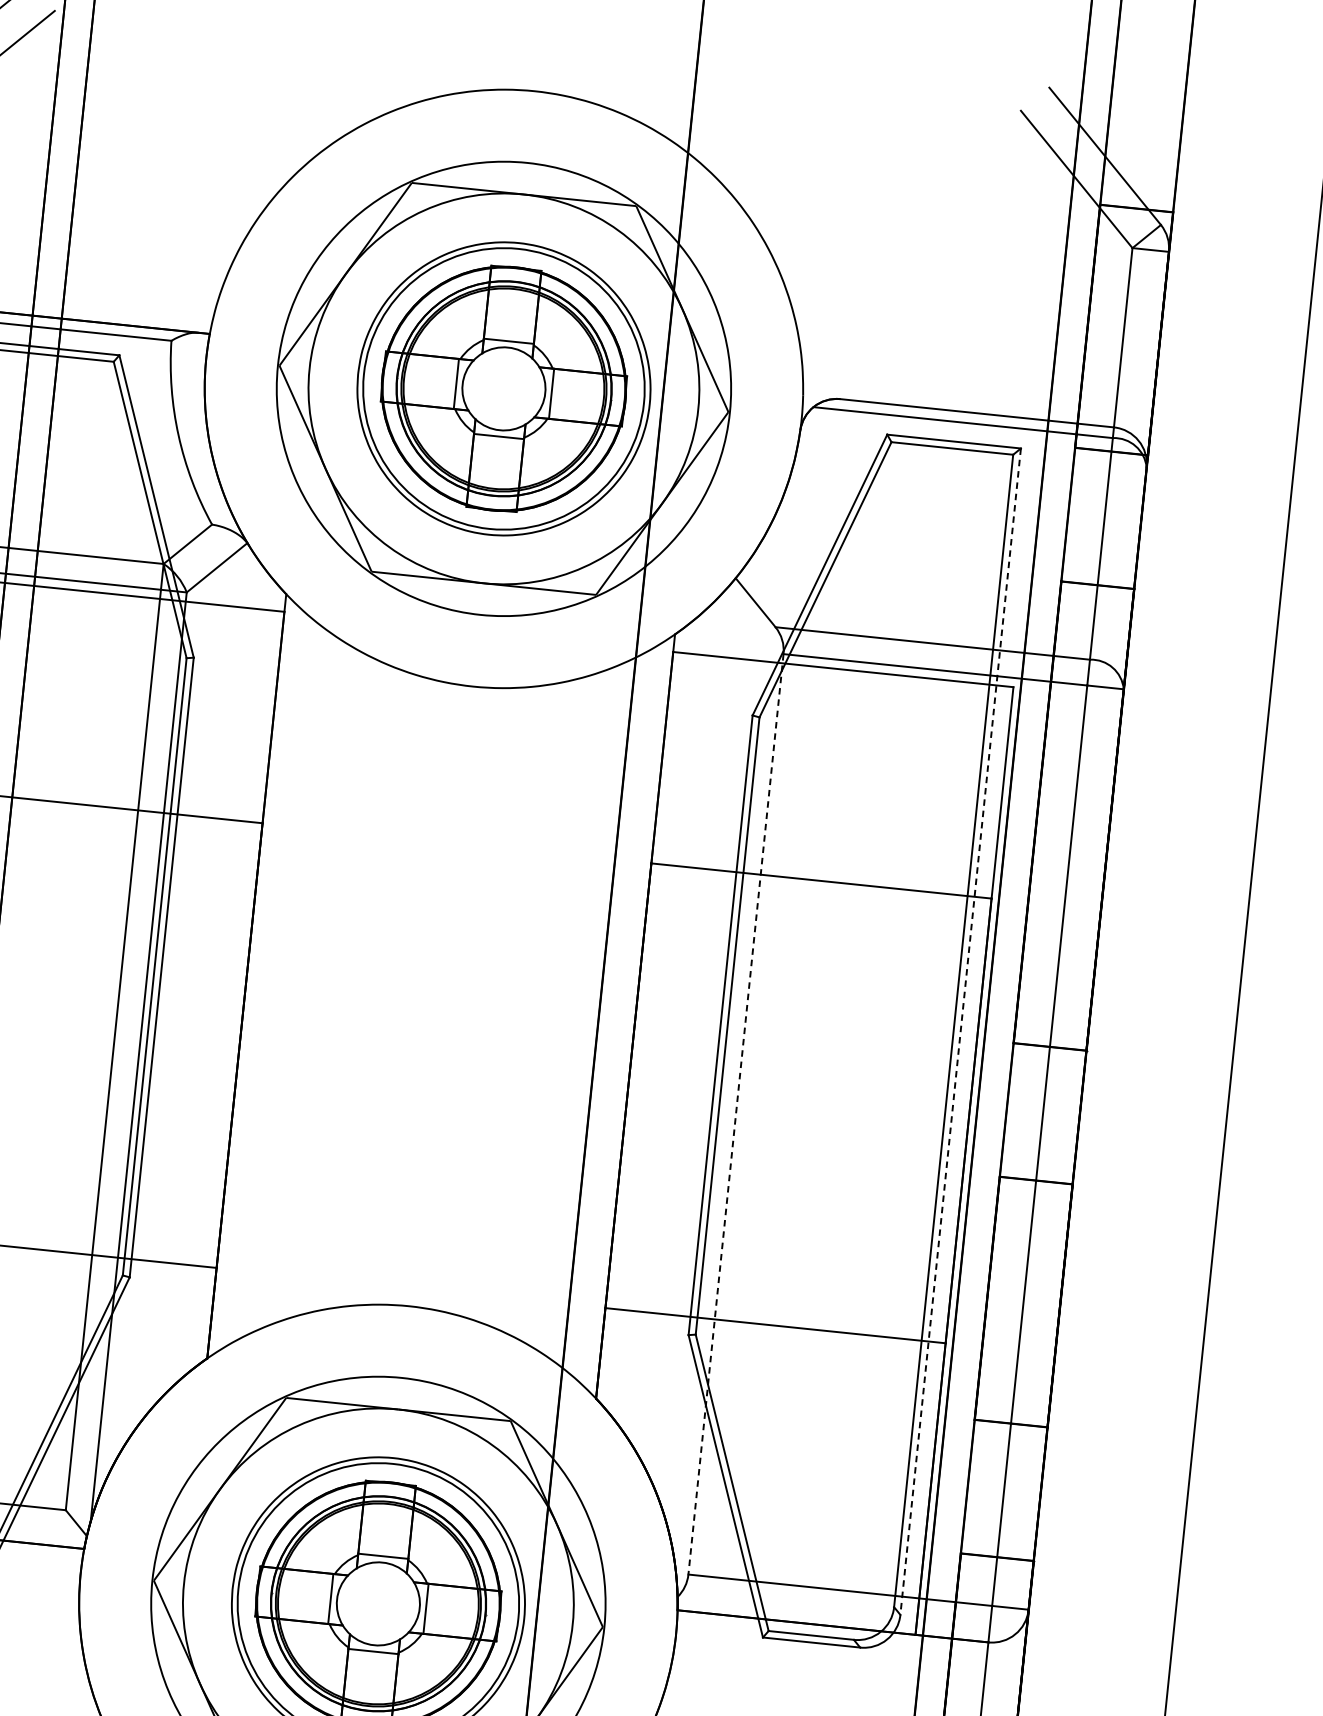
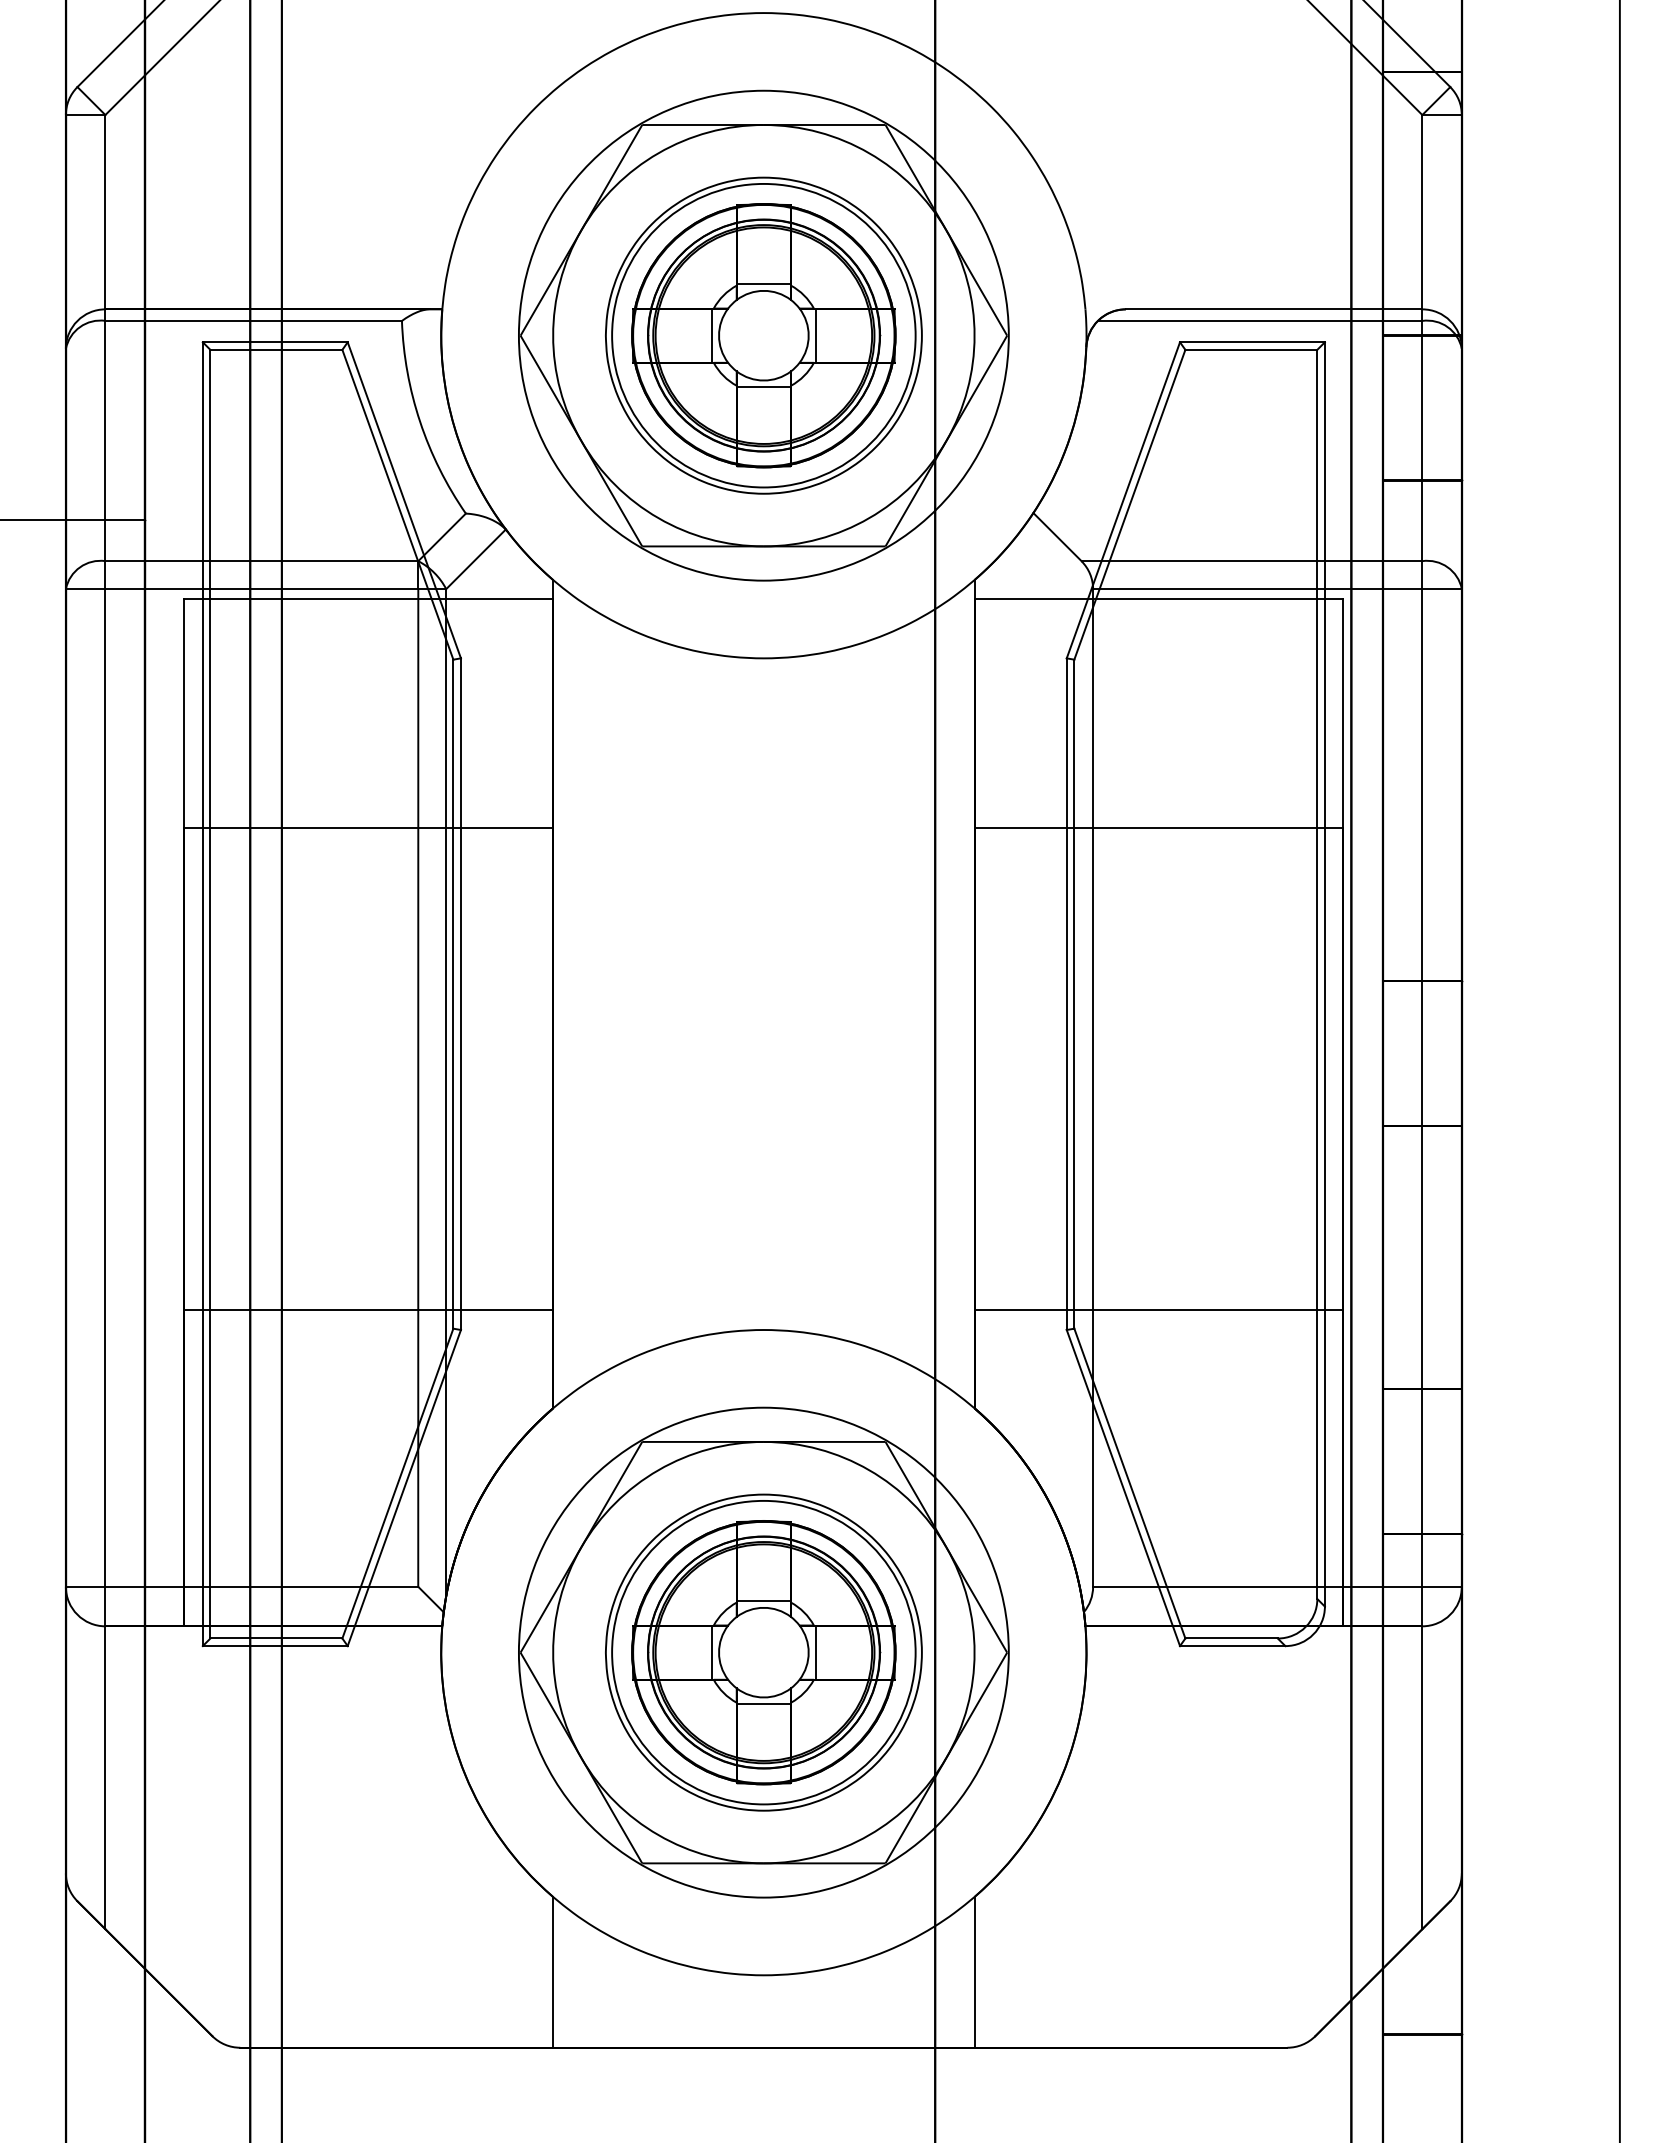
line: (960, 1031) -> (1324, 974), dashed -> solid
line: (736, 1113) -> (1093, 1087), dashed -> solid

